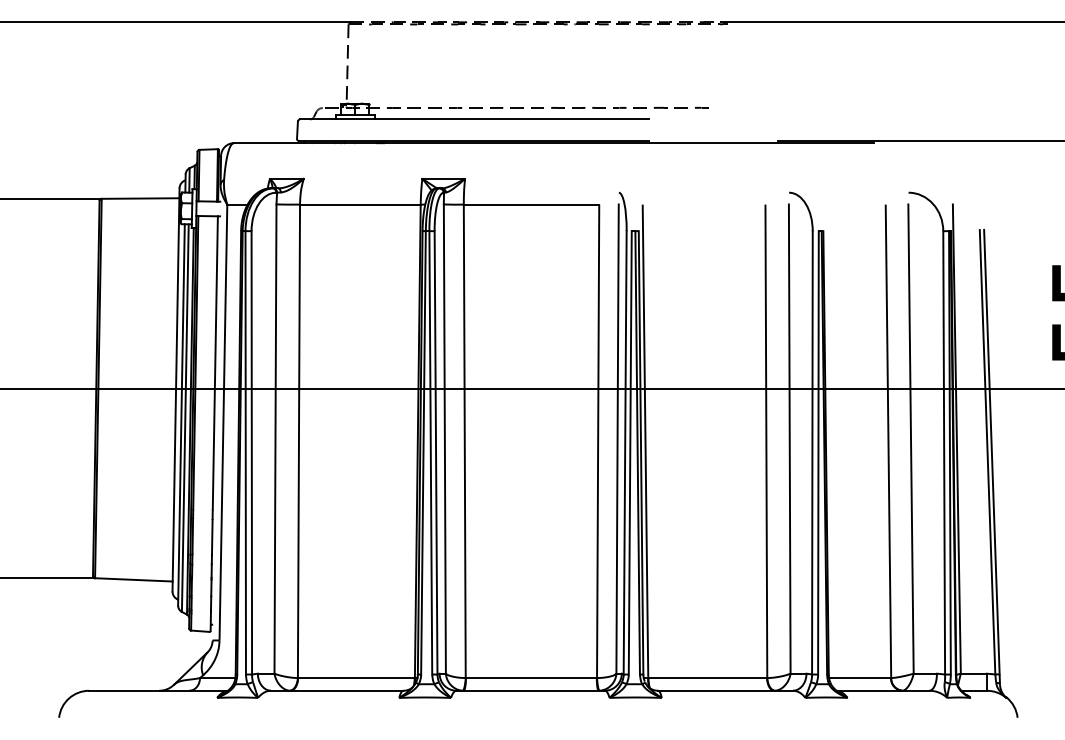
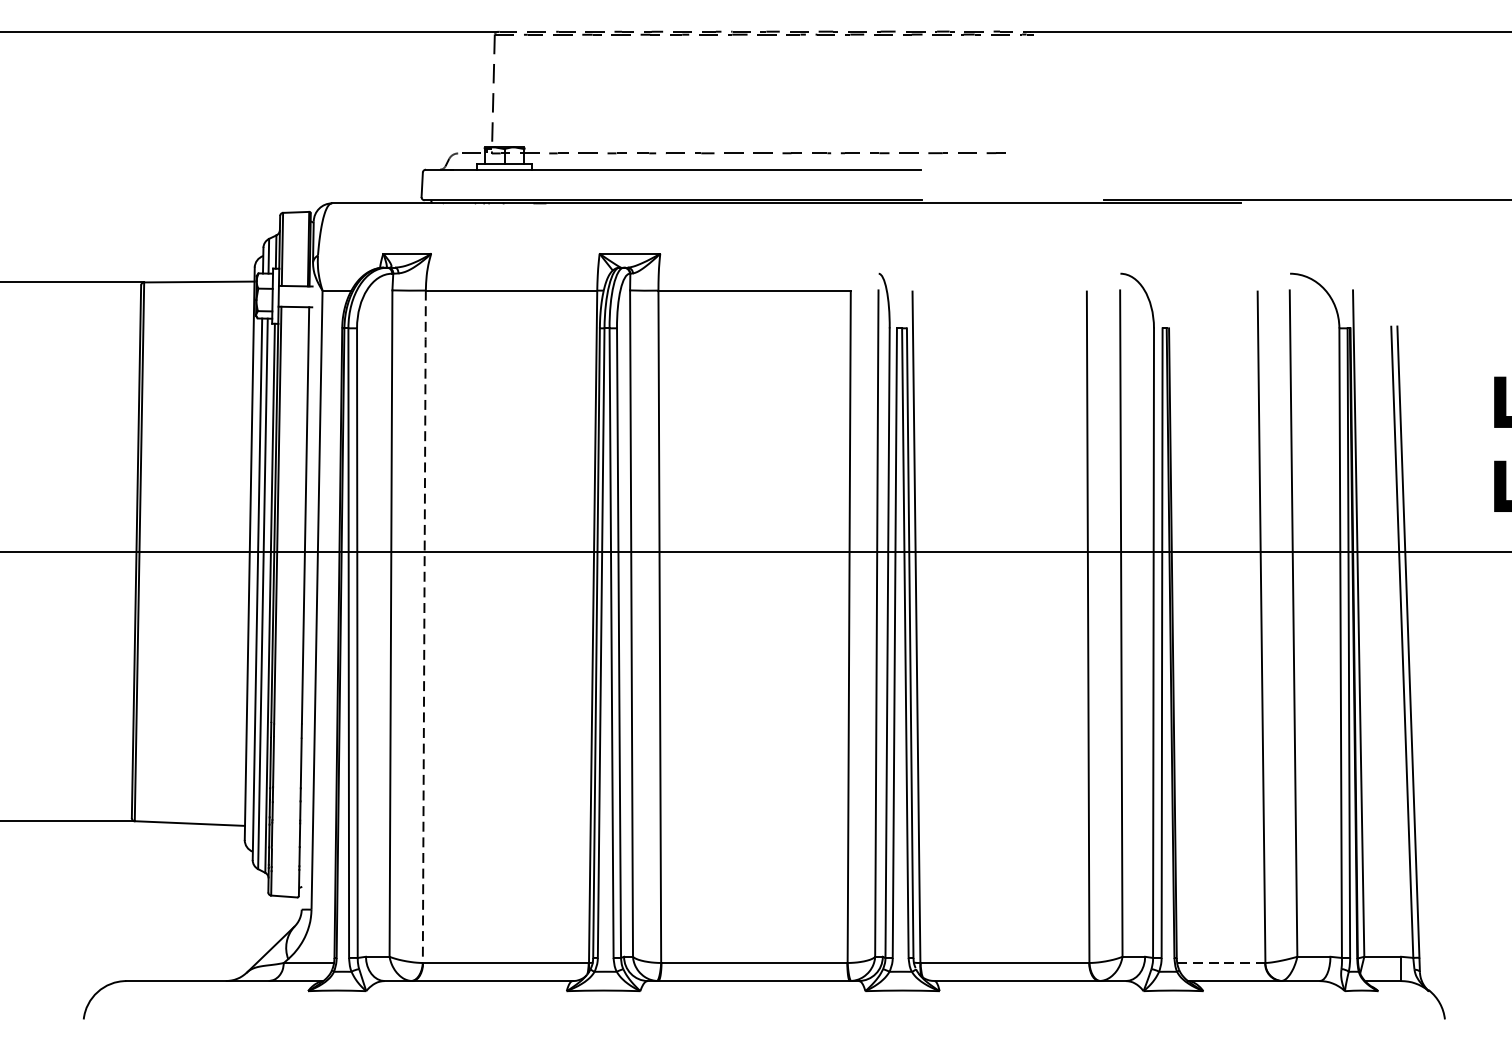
line: (298, 440) -> (423, 625), solid -> dashed
line: (860, 678) -> (1221, 963), solid -> dashed

